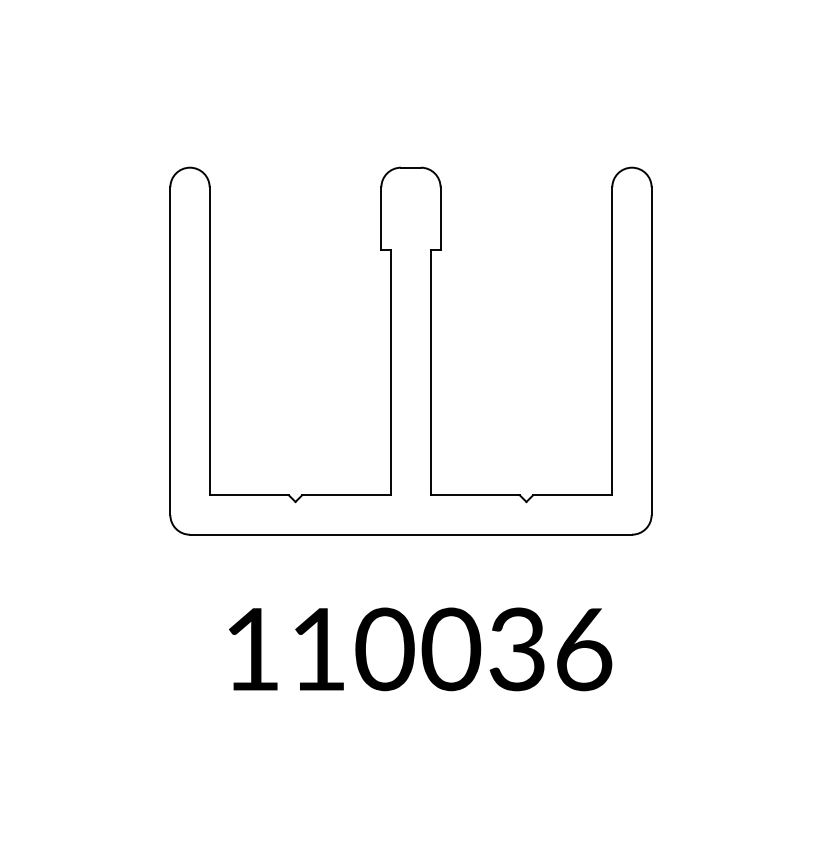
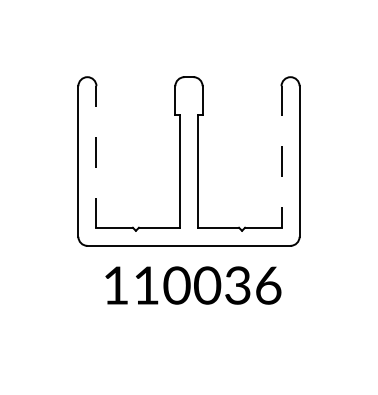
line: (209, 340) -> (96, 156), solid -> dashed
line: (612, 340) -> (281, 156), solid -> dashed
text: (420, 649) -> (193, 285), moved

